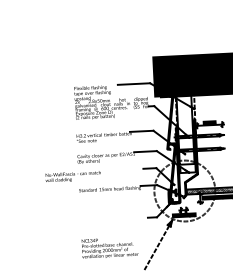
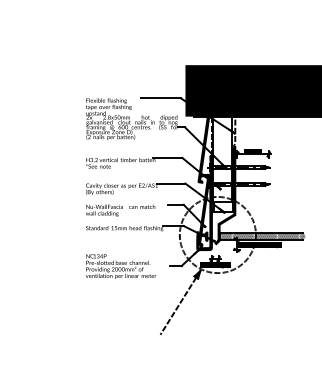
text: (73, 176) -> (120, 210), moved
text: (110, 247) -> (121, 266), moved

